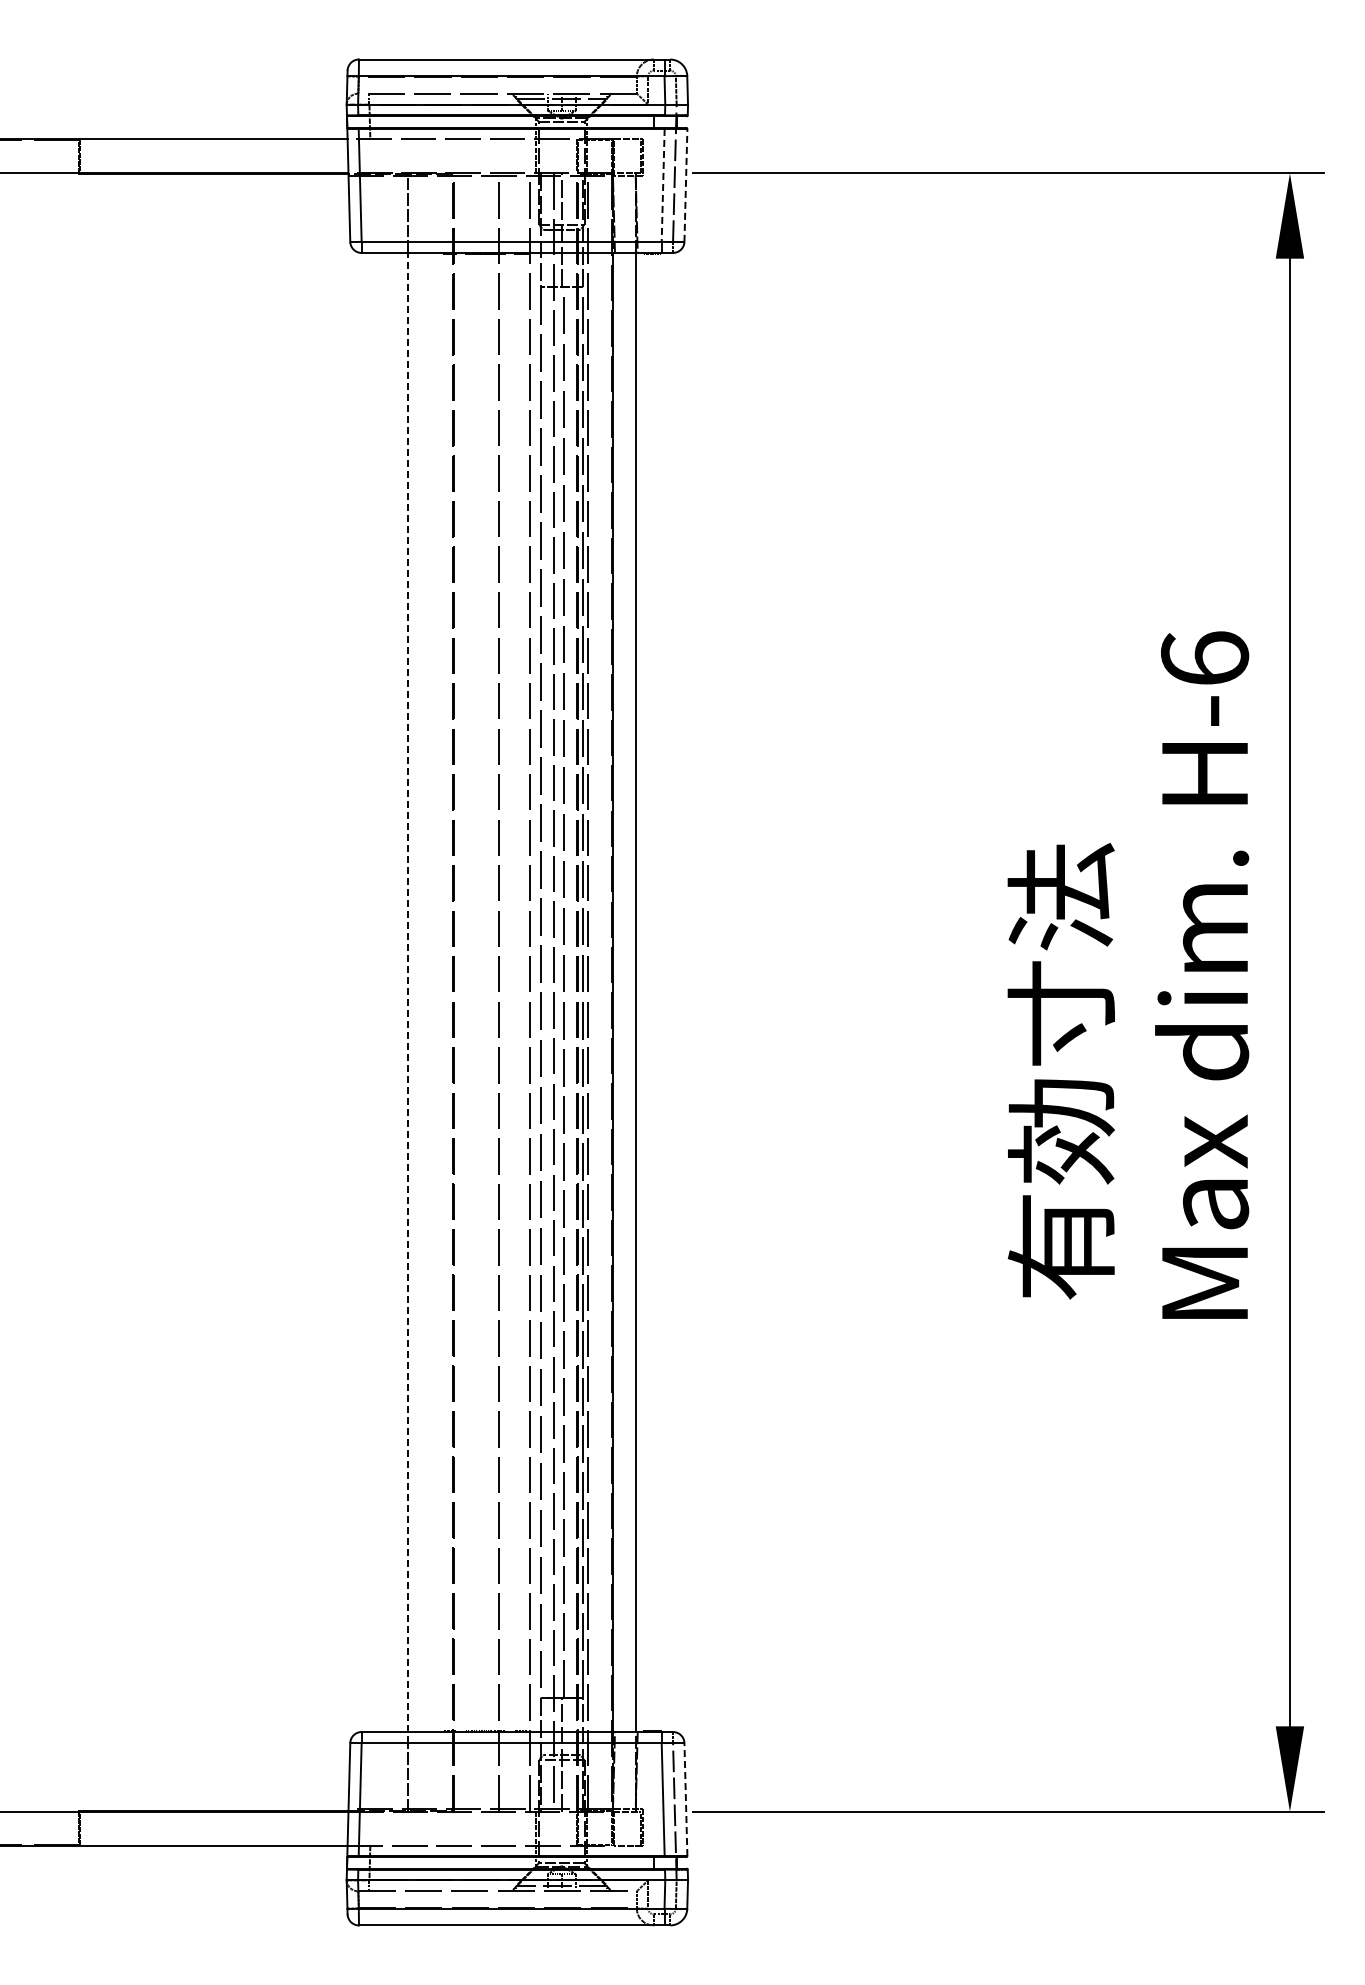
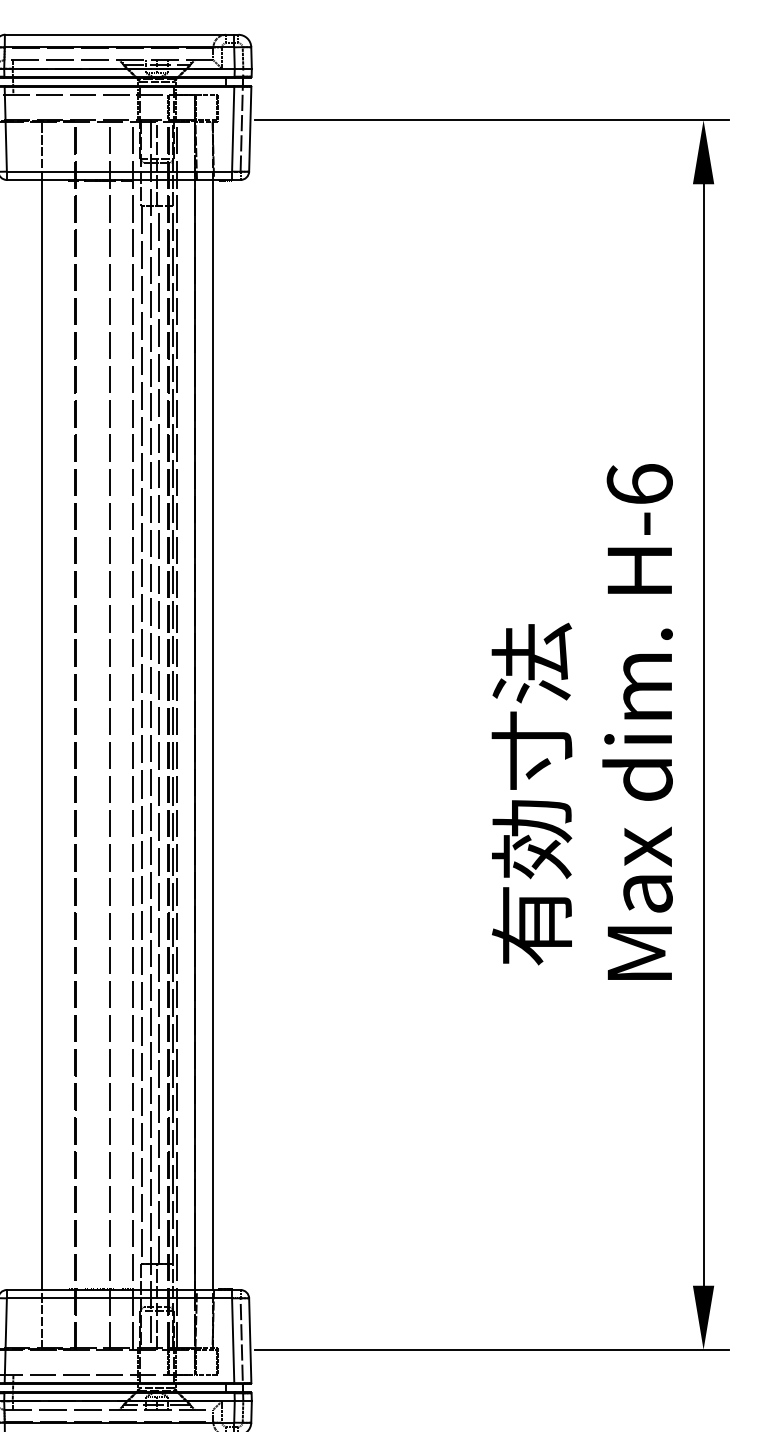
line: (685, 184) -> (249, 128), dashed -> solid
line: (663, 185) -> (233, 129), dashed -> solid
line: (408, 992) -> (42, 735), dashed -> solid
line: (685, 1799) -> (249, 1340), dashed -> solid

